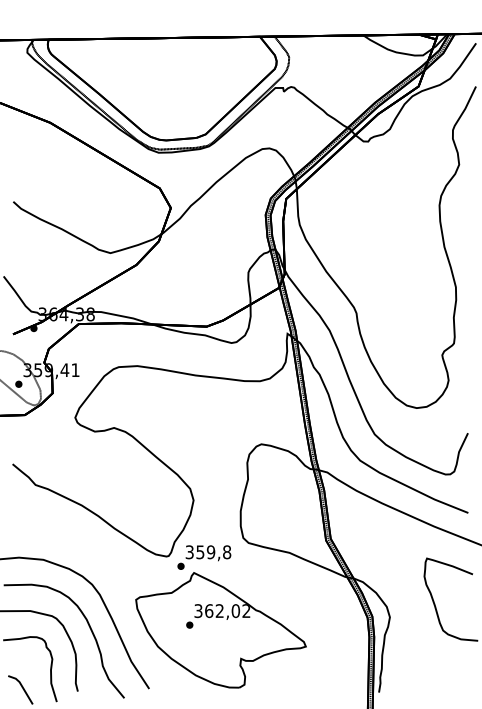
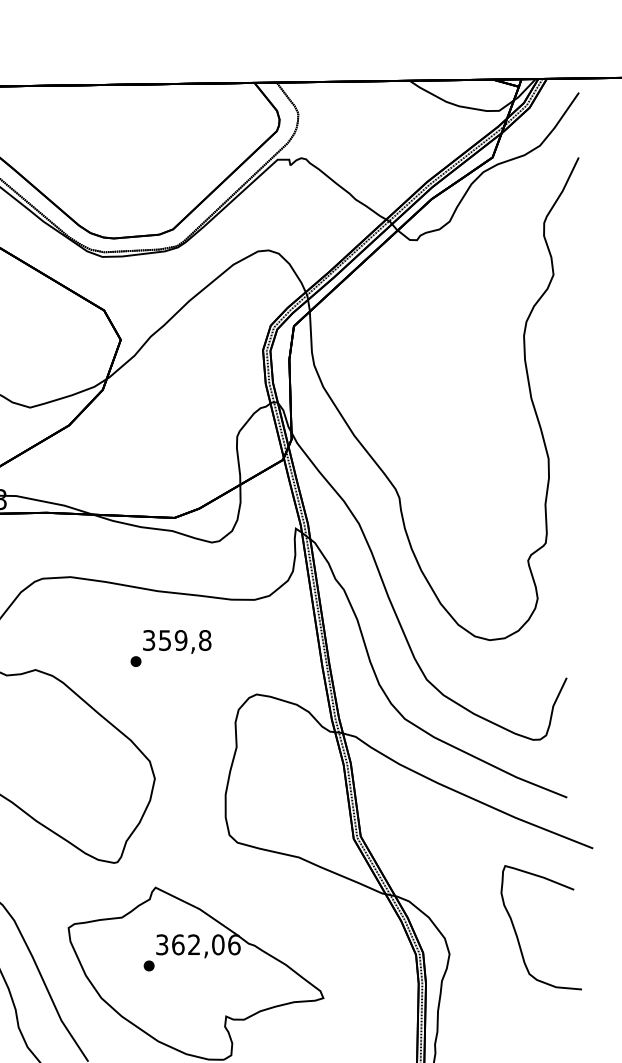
text: (204, 557) -> (171, 648), moved
text: (246, 611) -> (234, 945), 362,02 -> 362,06

